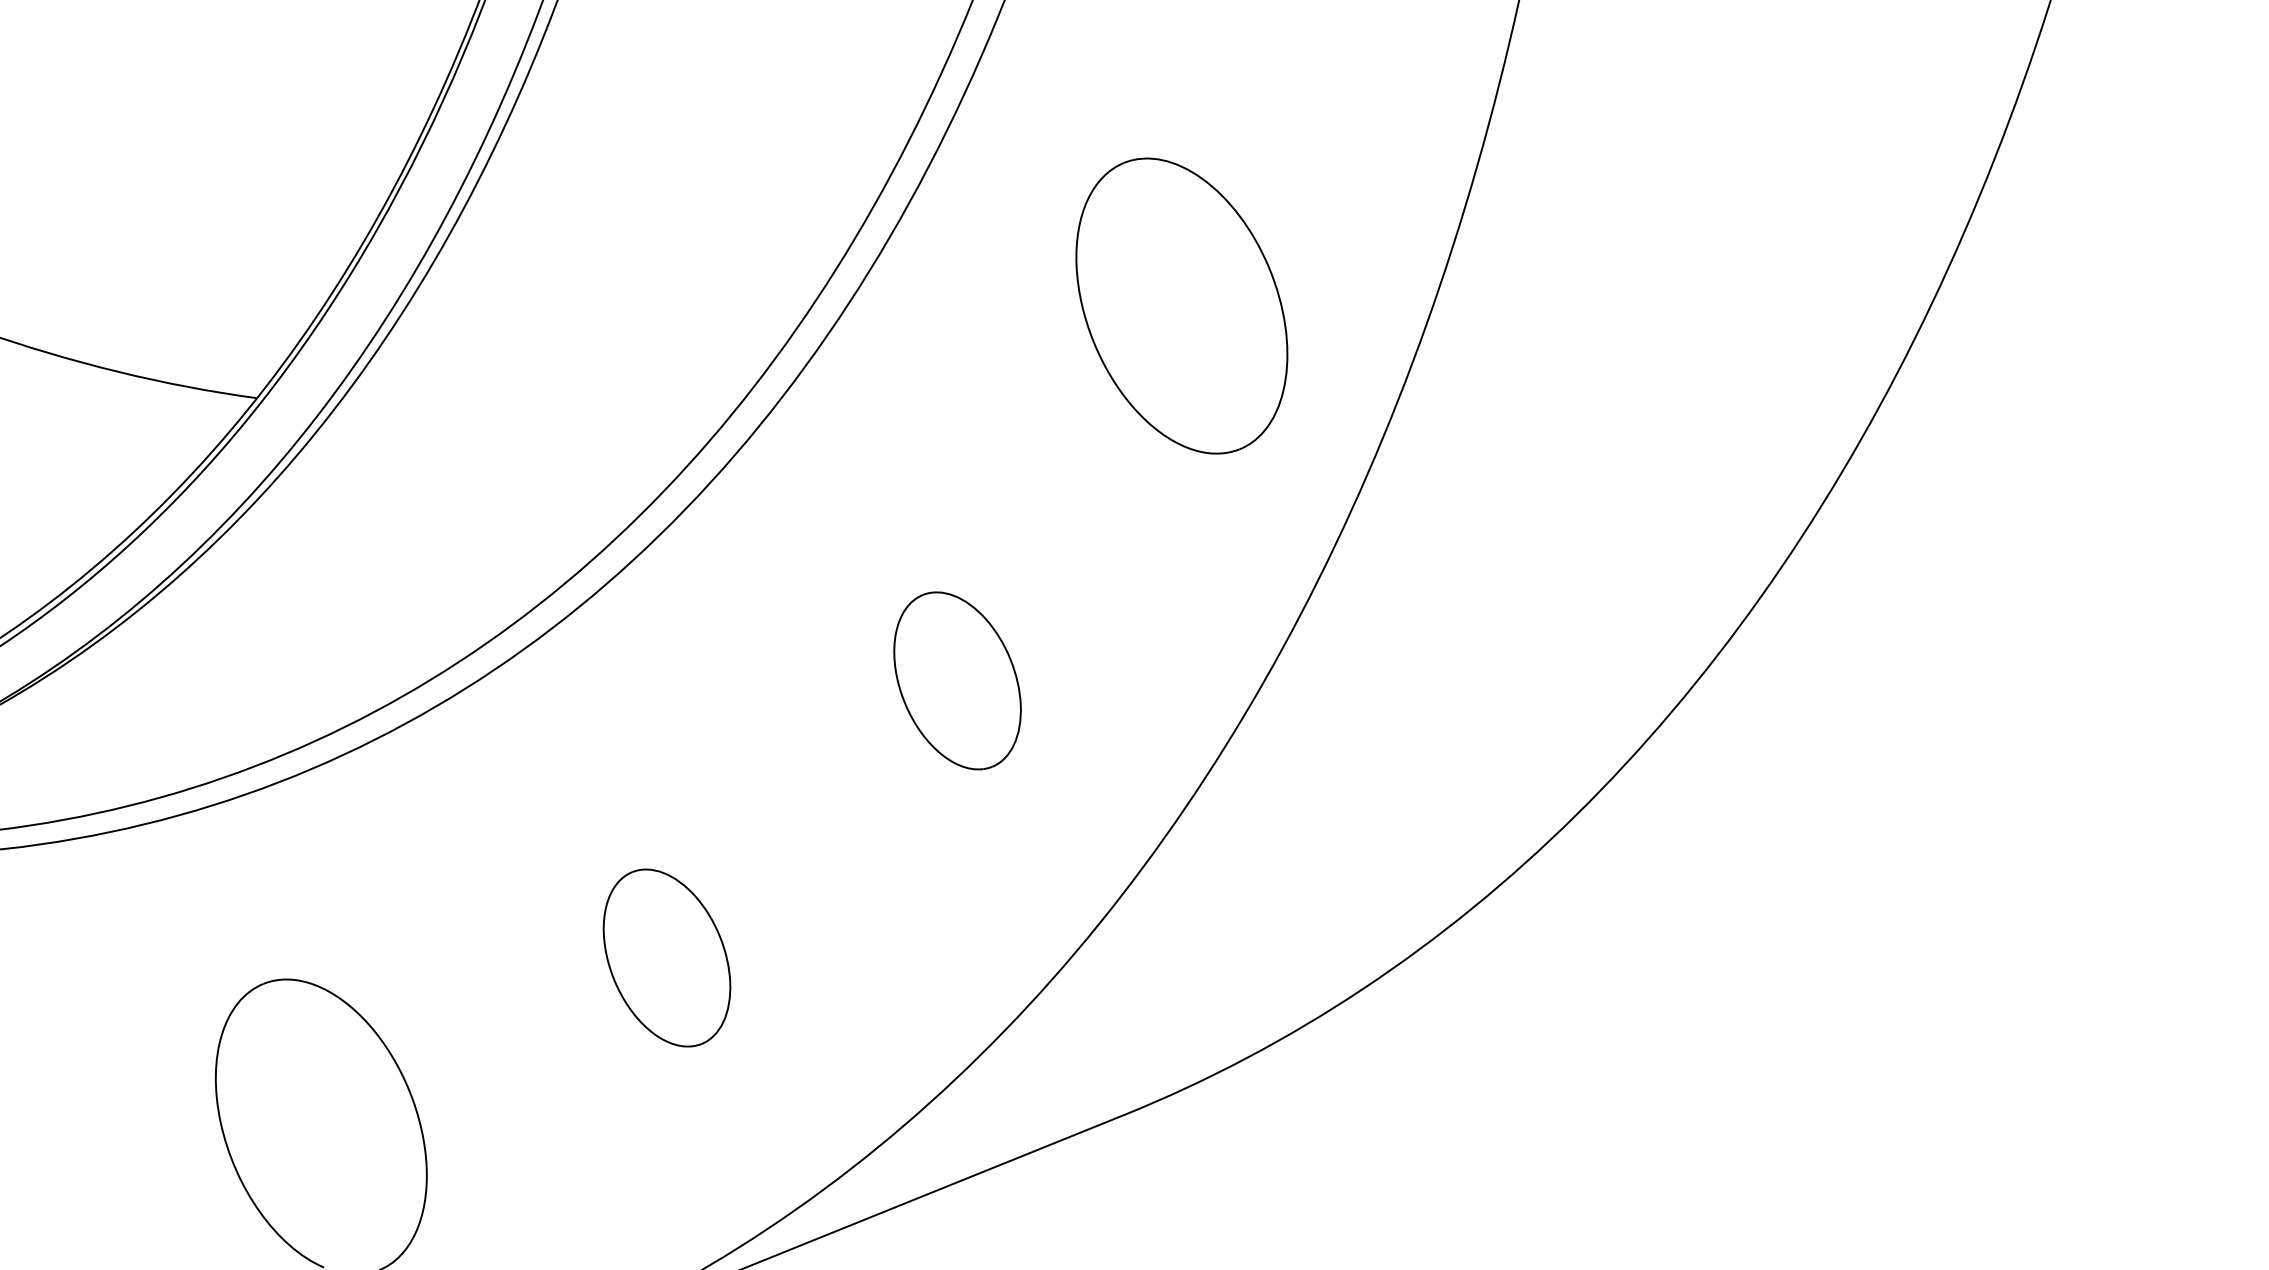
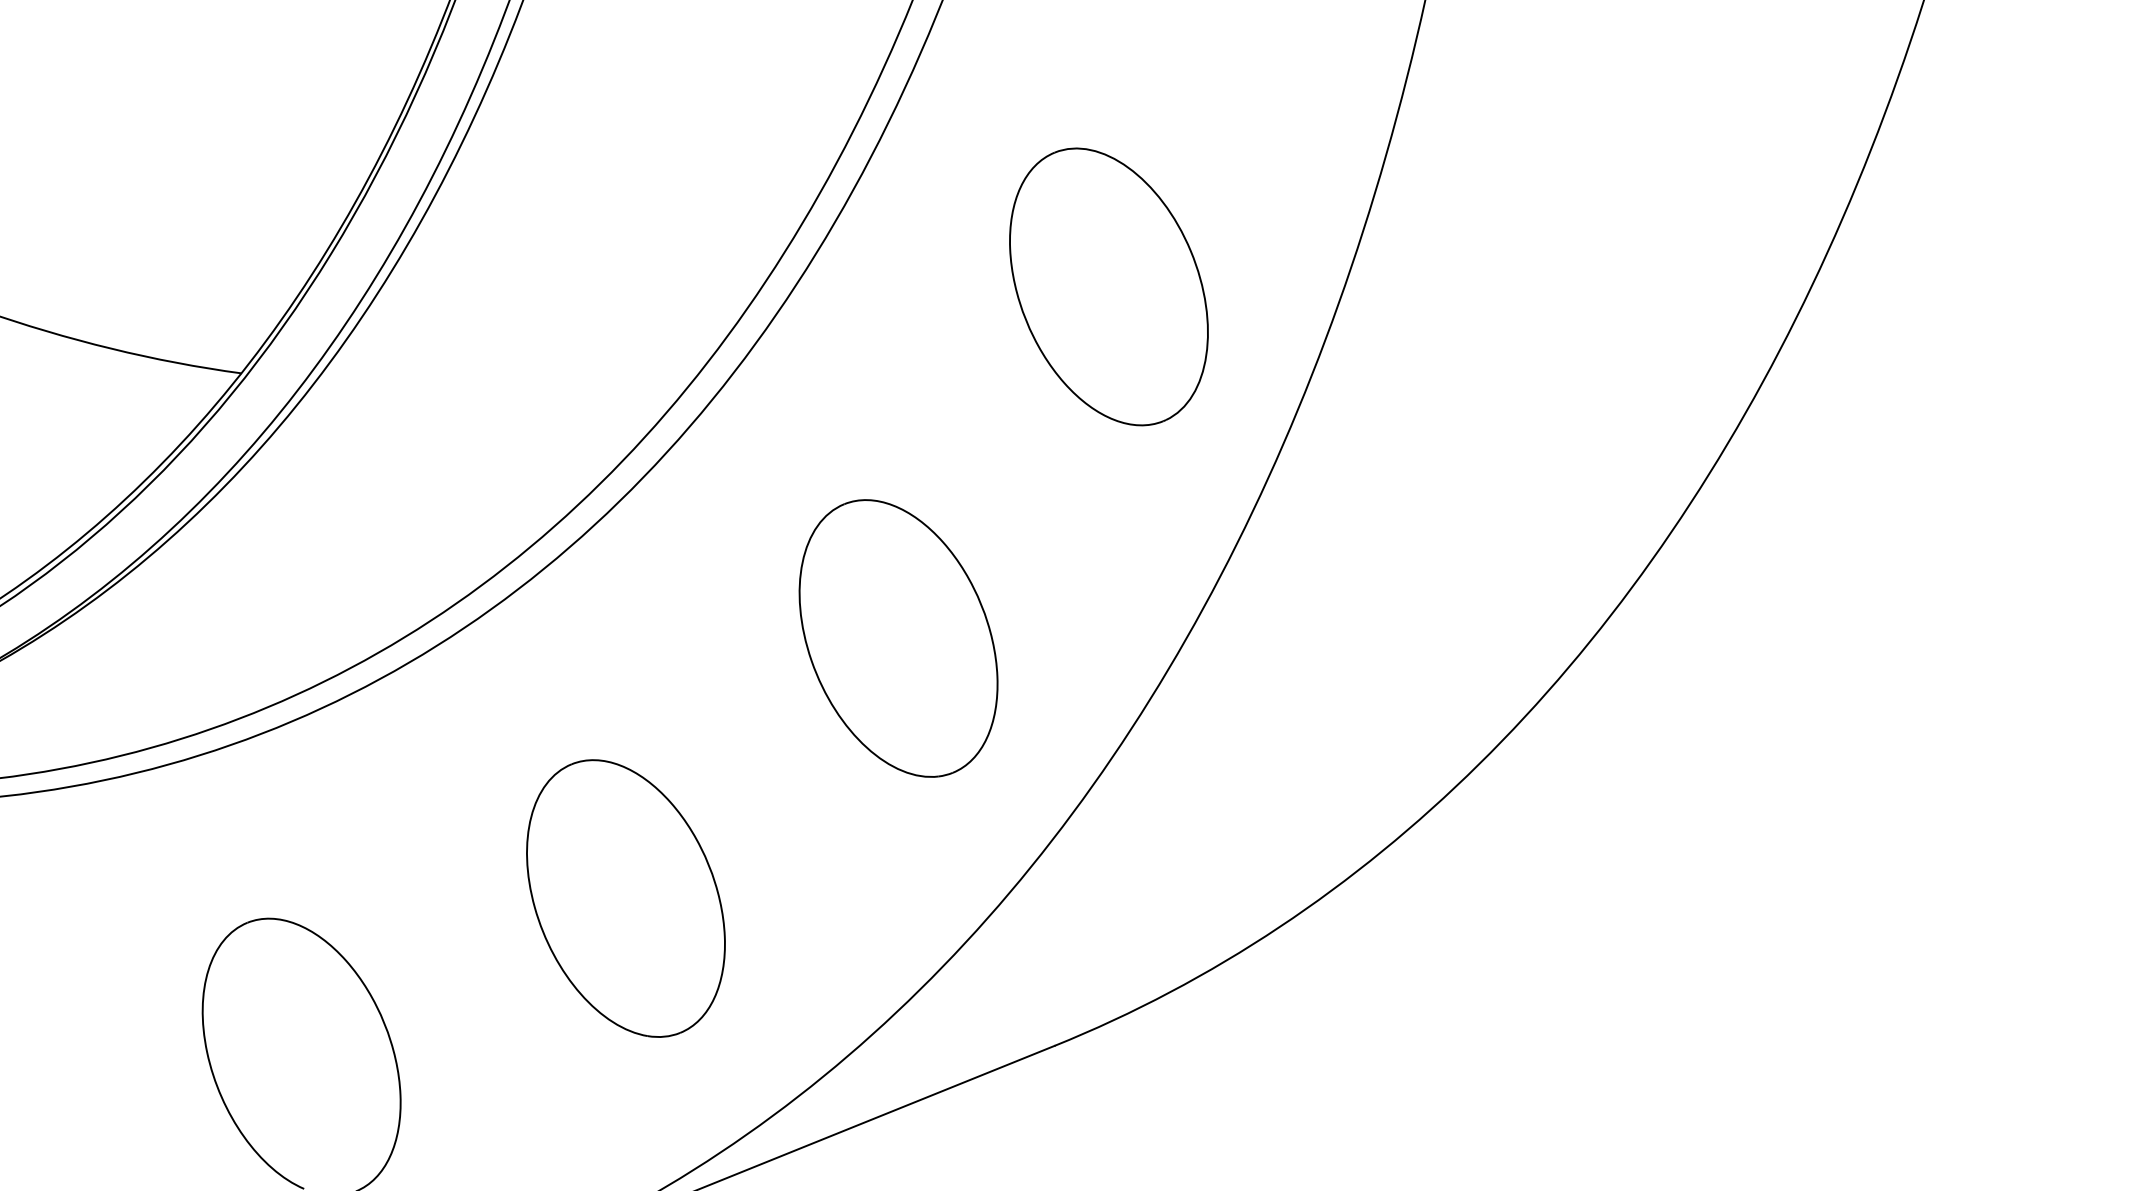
part: (957, 680) -> (898, 638), size x1.67
part: (666, 957) -> (625, 898), size x1.67

